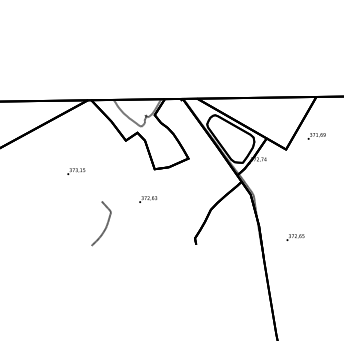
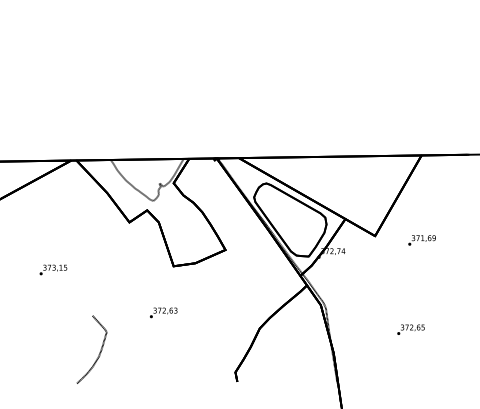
text: (316, 136) -> (421, 240), moved
text: (295, 237) -> (411, 329), moved

